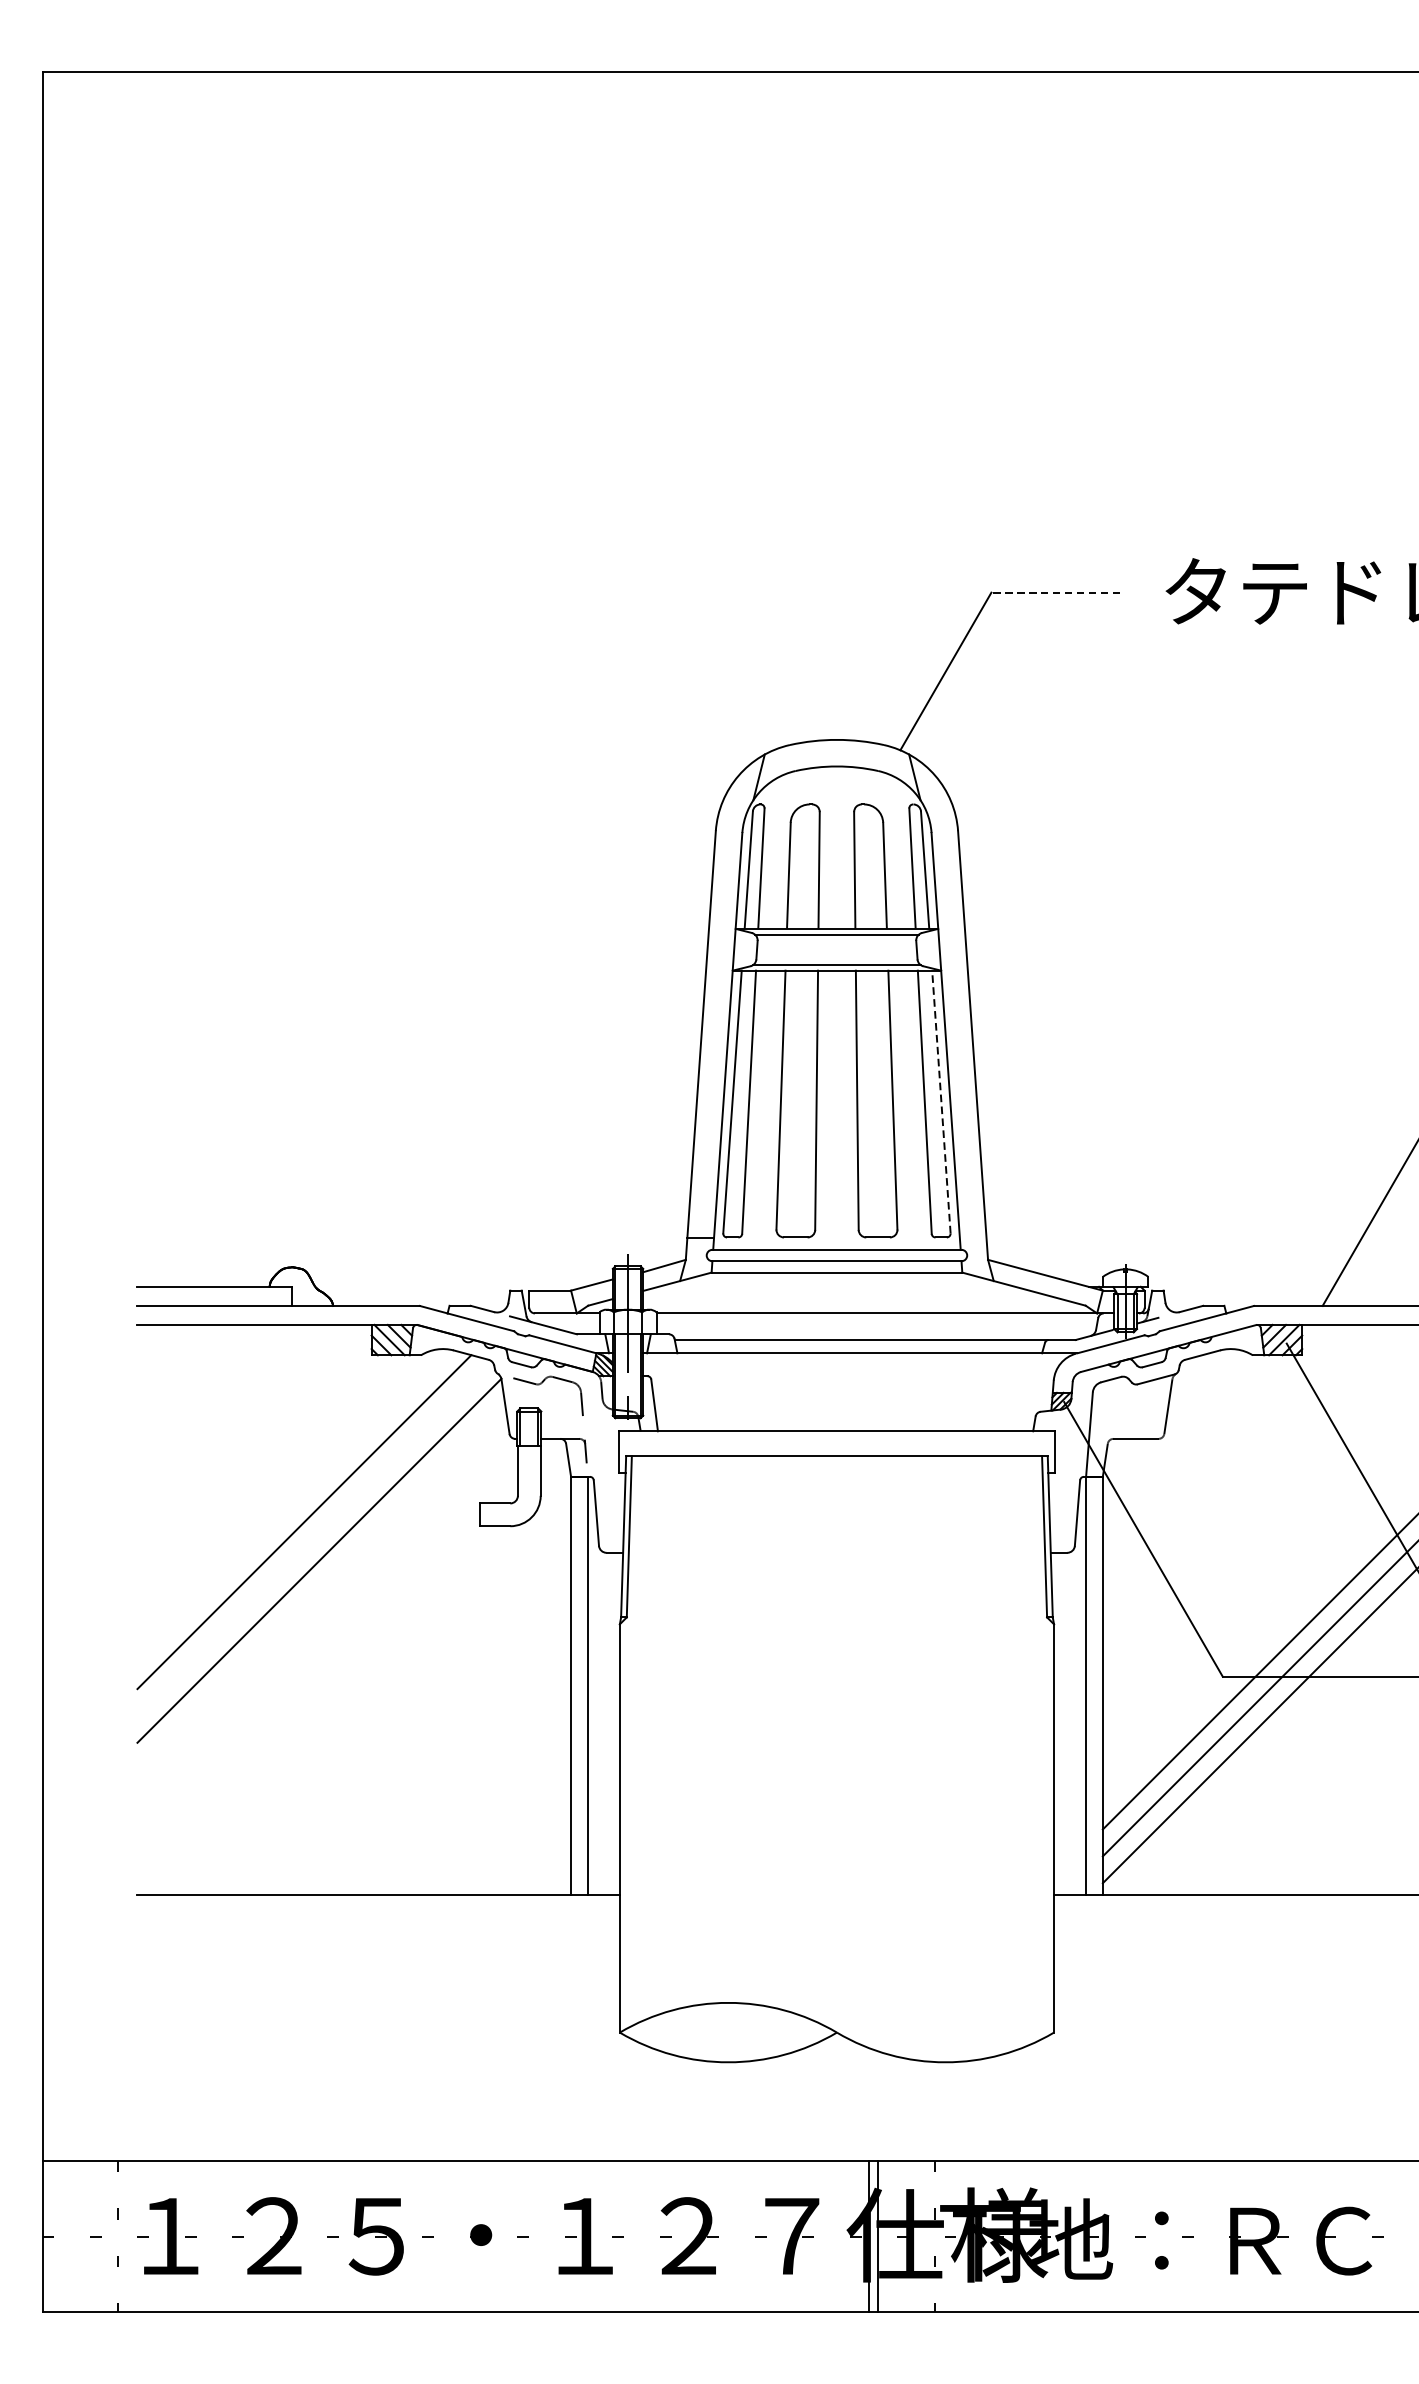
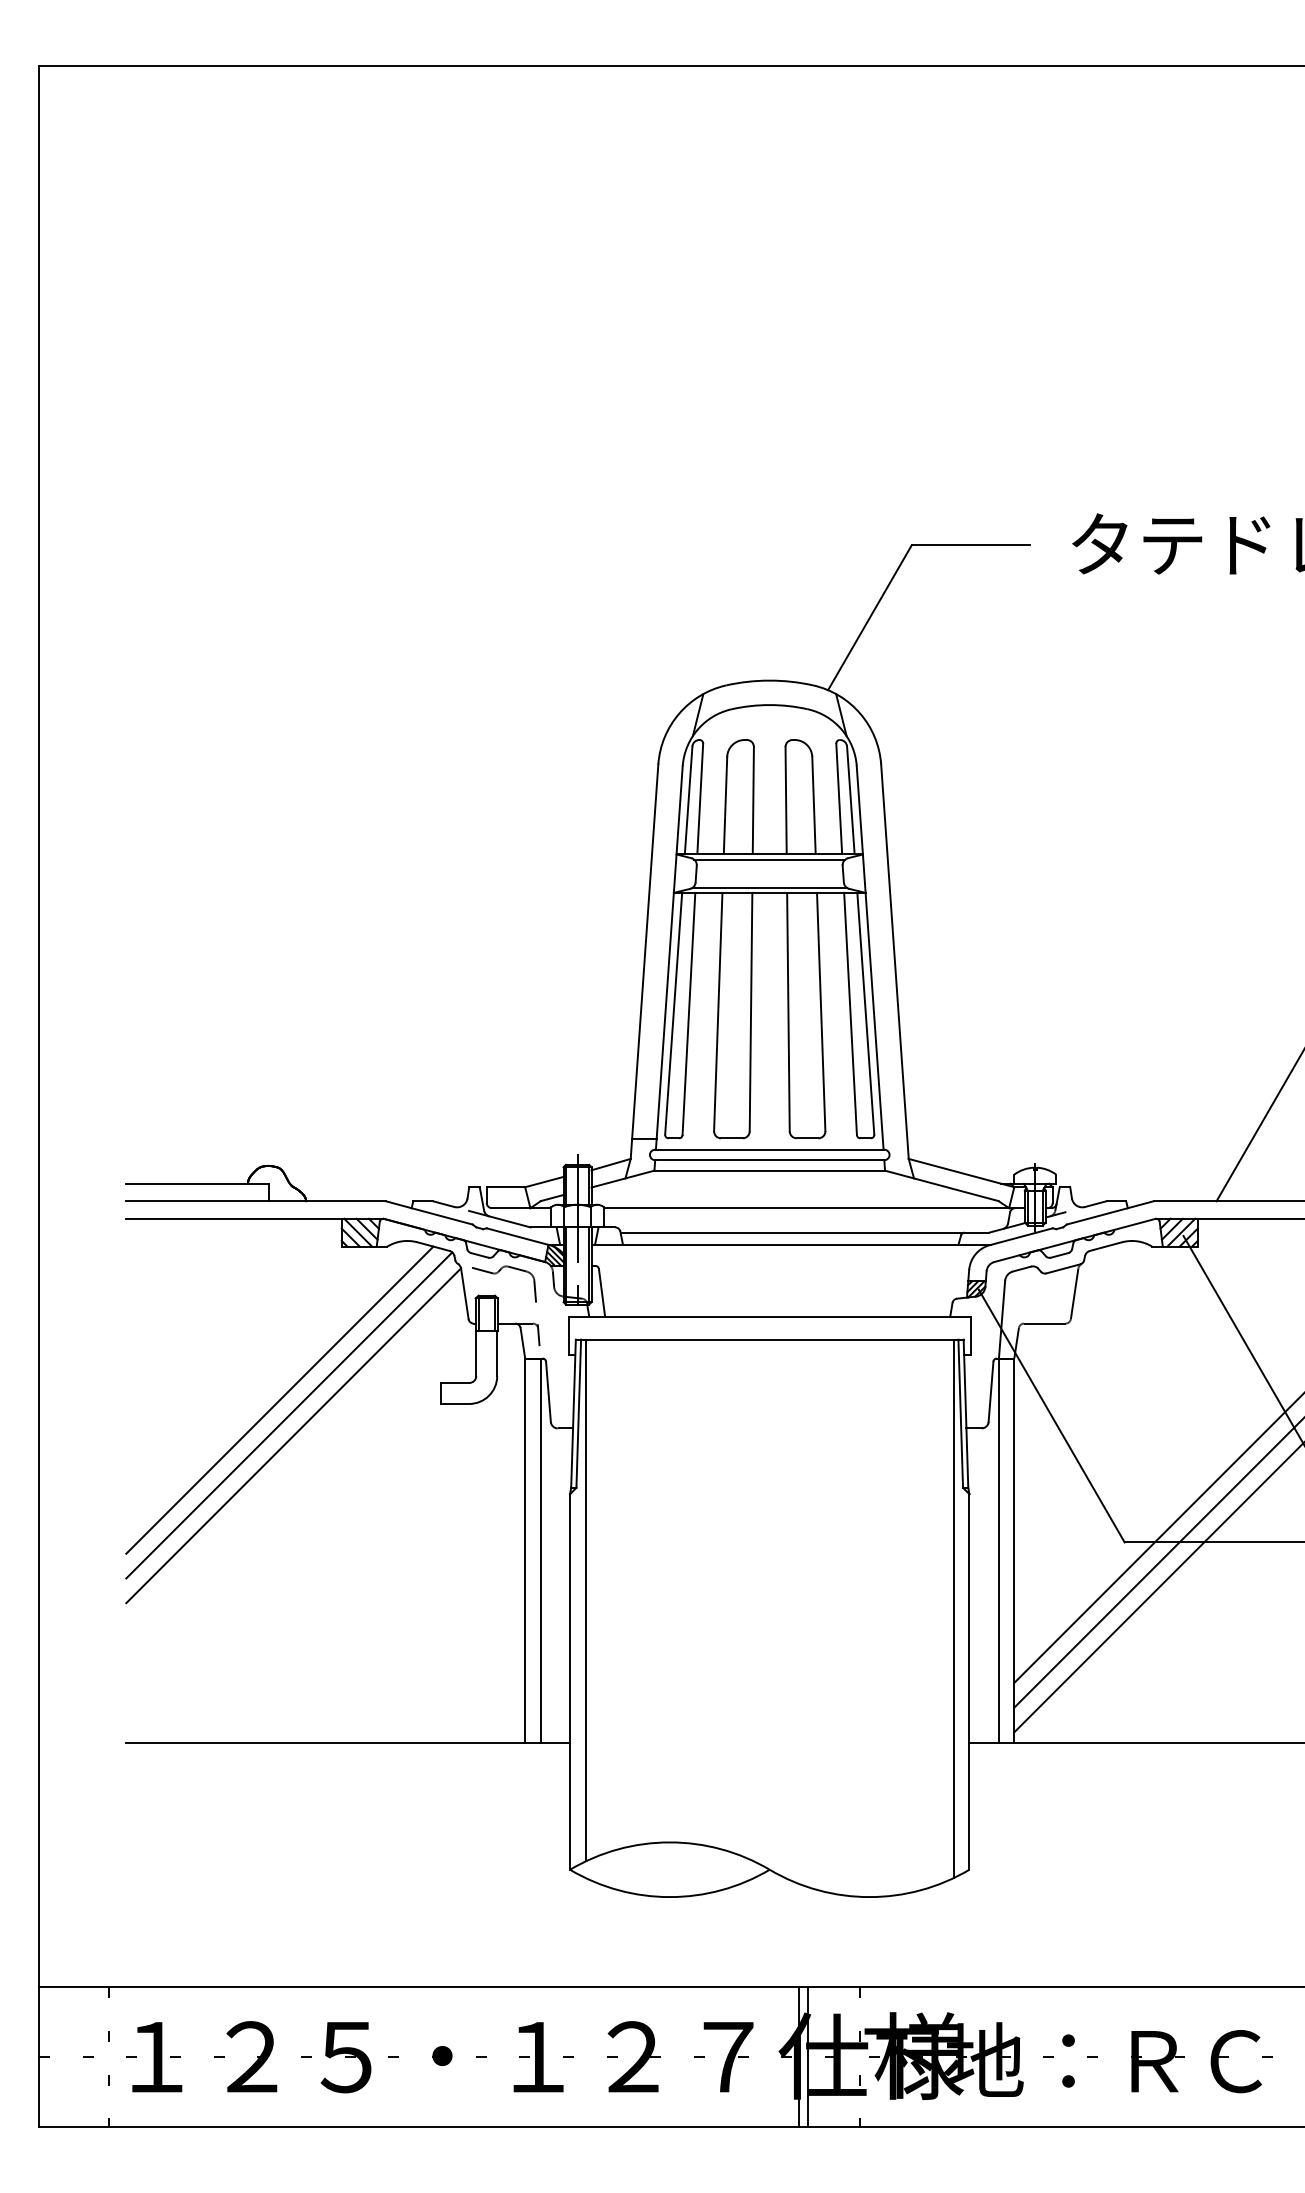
line: (1055, 593) -> (970, 545), dashed -> solid
line: (941, 1101) -> (865, 1013), dashed -> solid
line: (314, 1538) -> (289, 1415), added
line: (636, 1739) -> (585, 1600), added
line: (1036, 1748) -> (953, 1608), added

